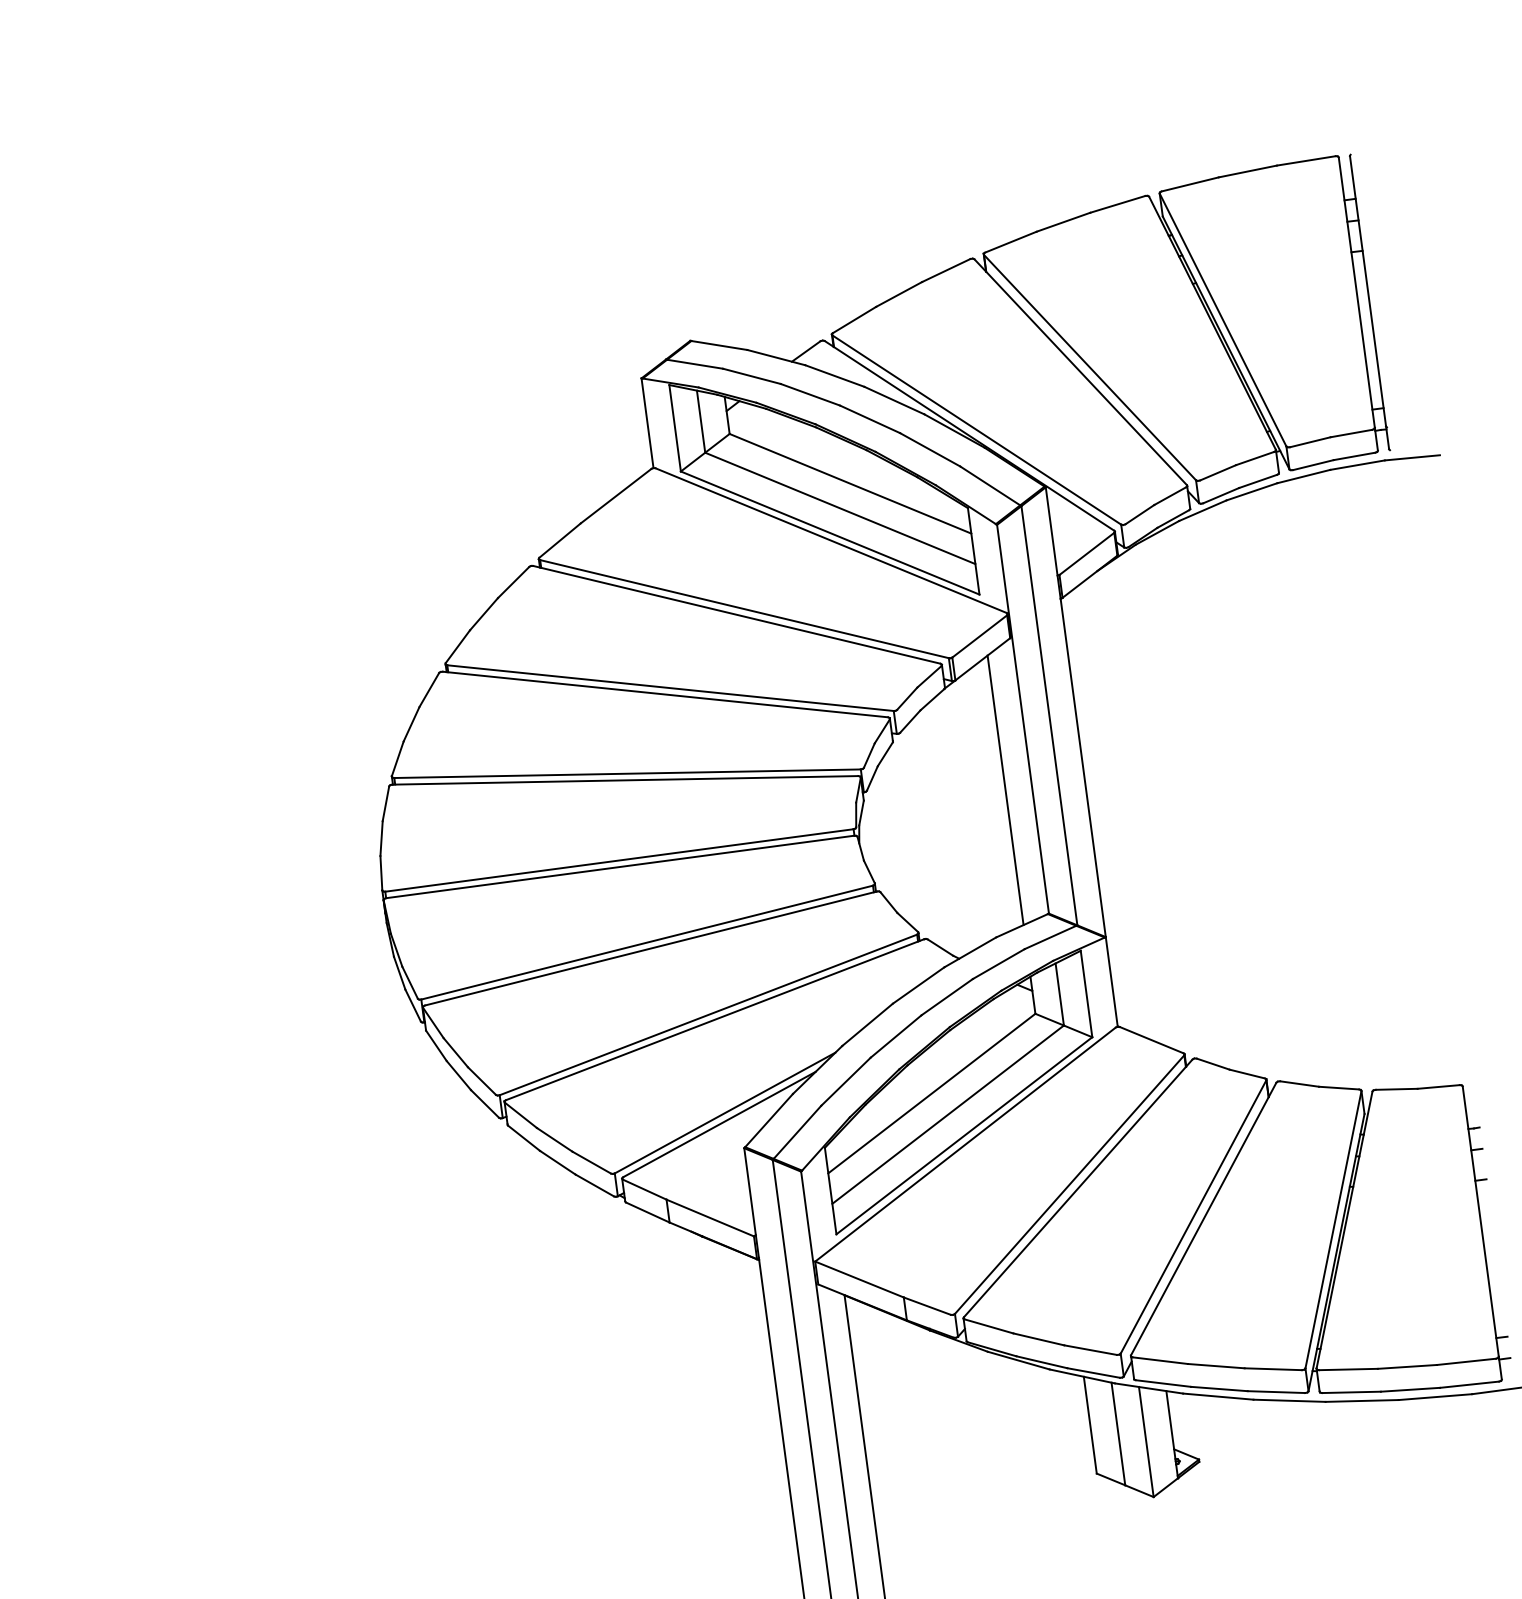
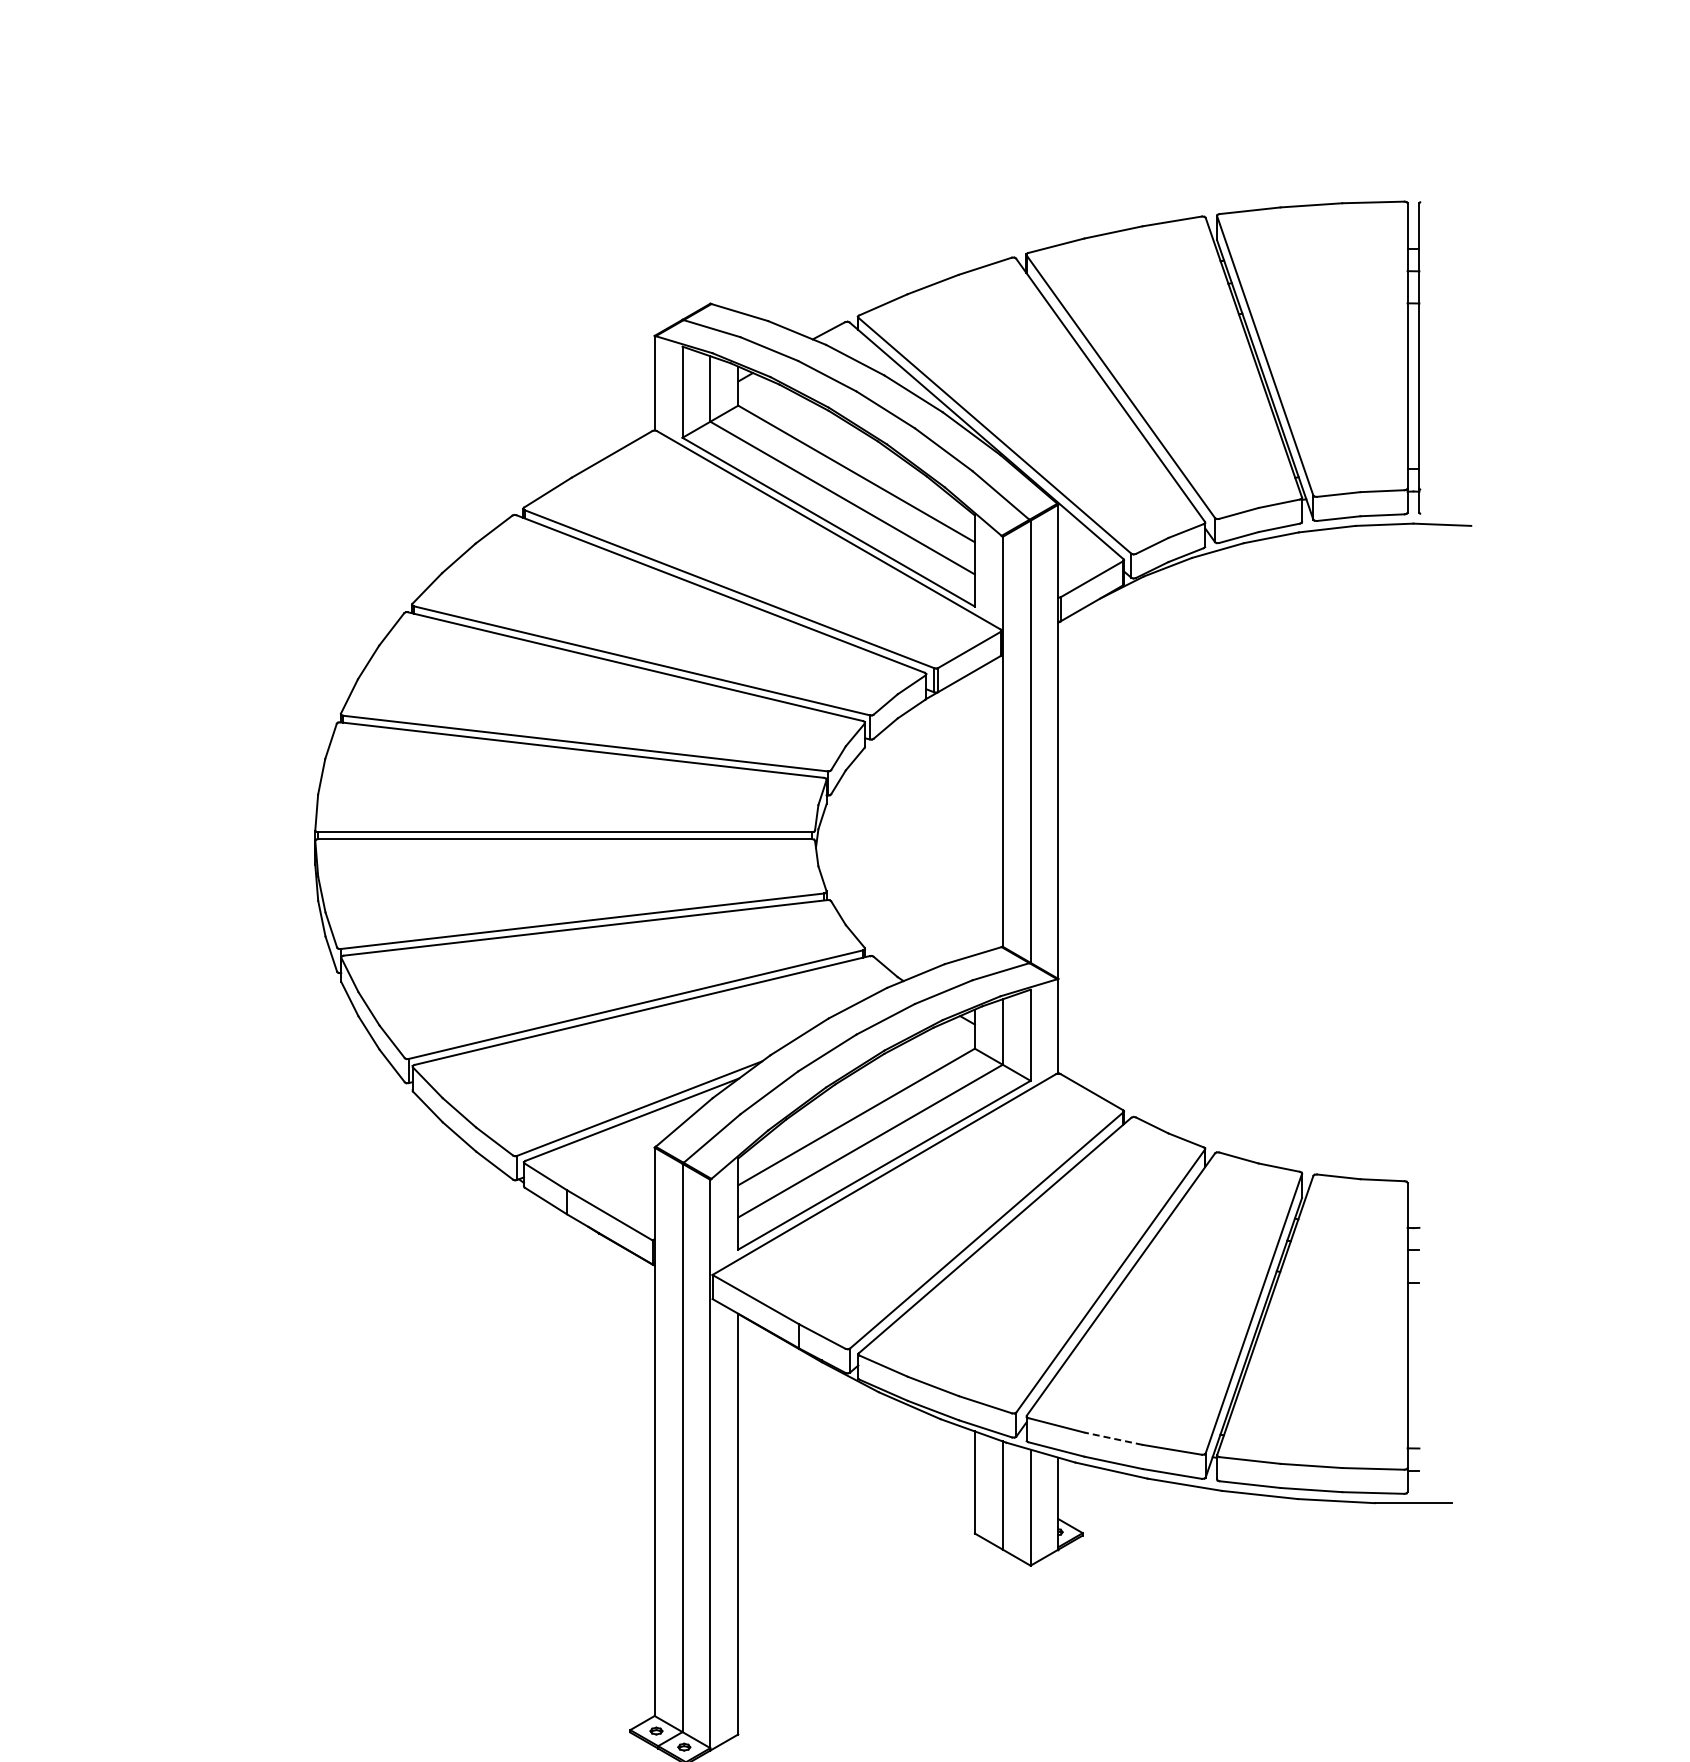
line: (1005, 789) -> (974, 812), removed
line: (1216, 1365) -> (1113, 1438), solid -> dashed

